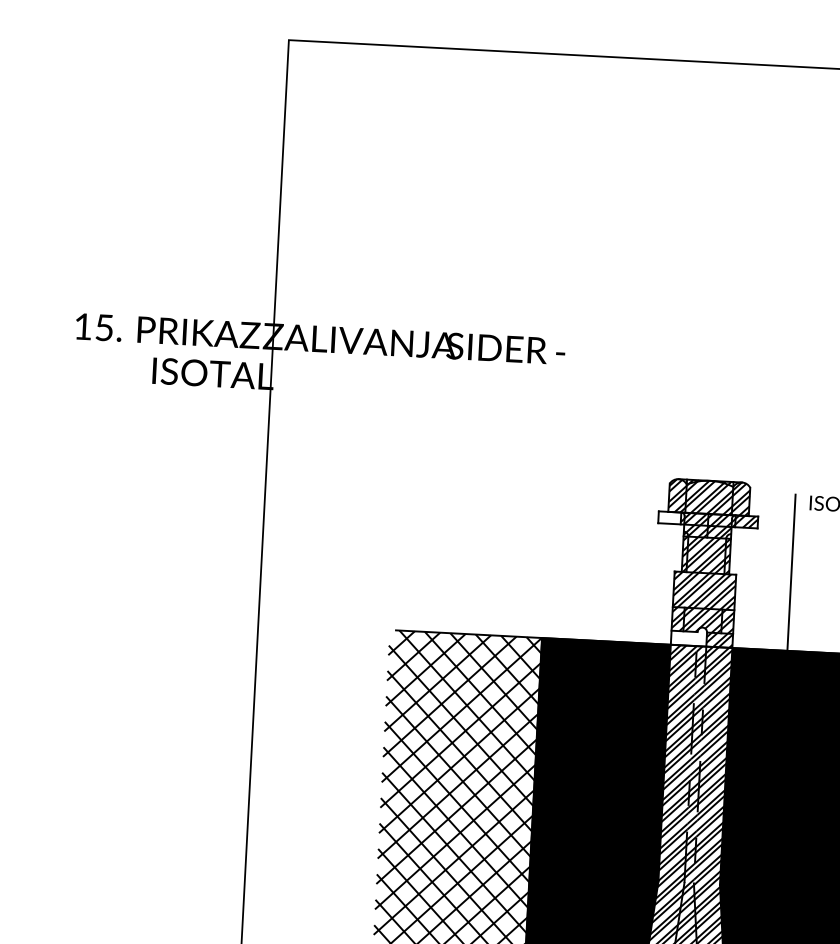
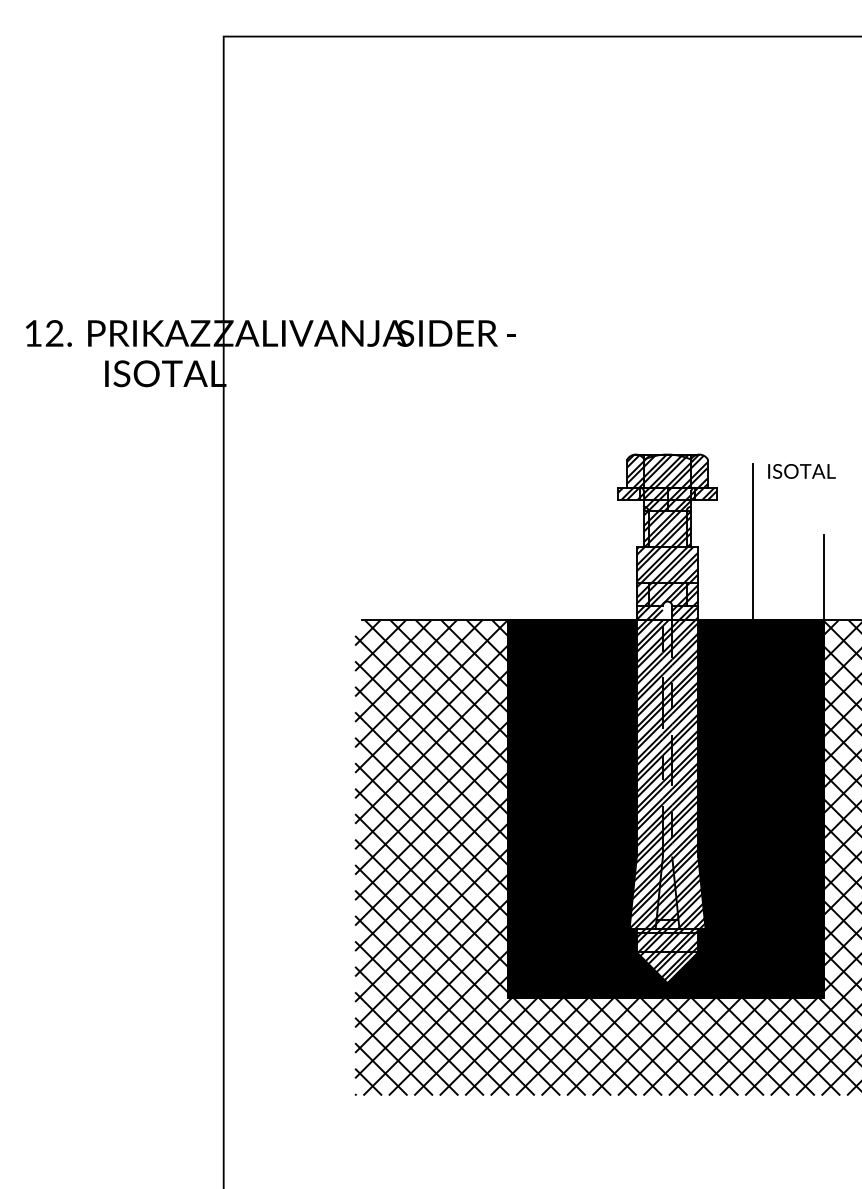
text: (104, 327) -> (54, 333), 15. -> 12.
hatch: (669, 517) -> (628, 493), added
hatch: (683, 638) -> (649, 613), added

